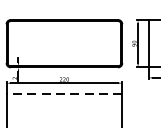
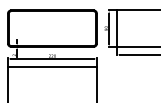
line: (64, 94) -> (52, 67), dashed -> solid

